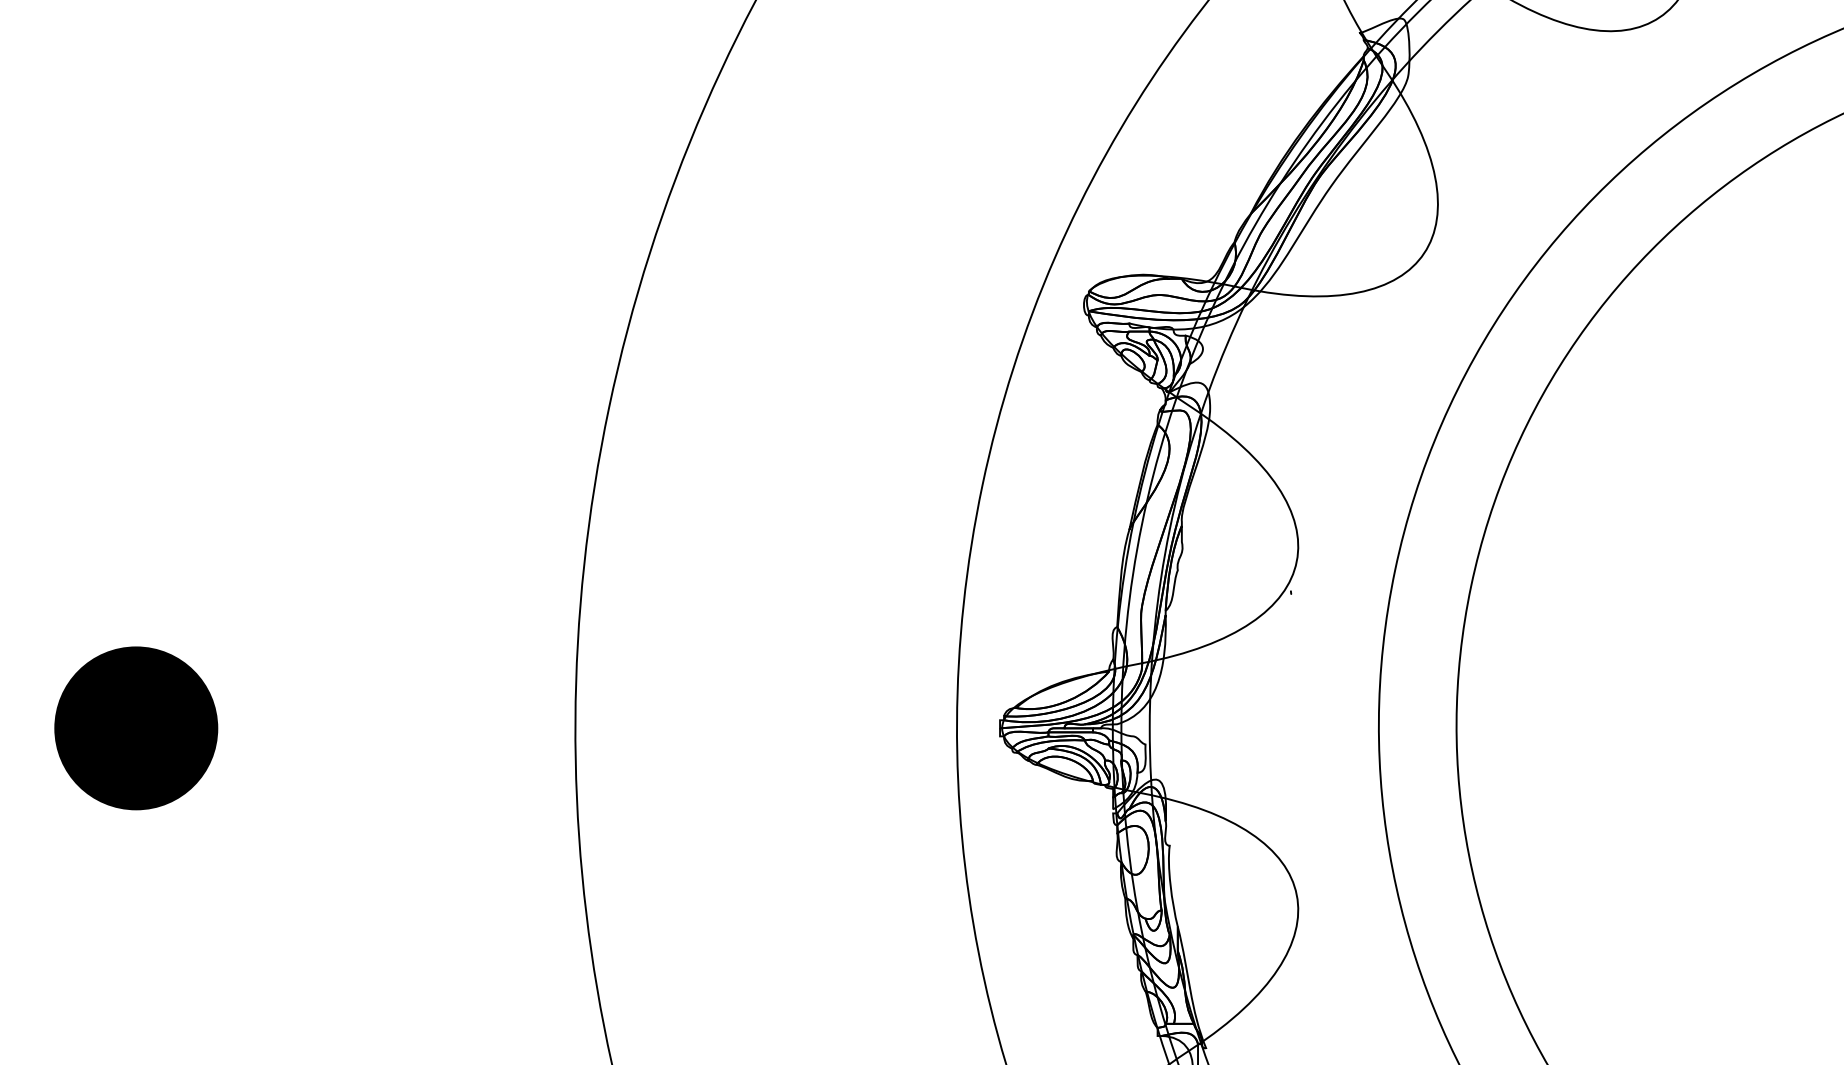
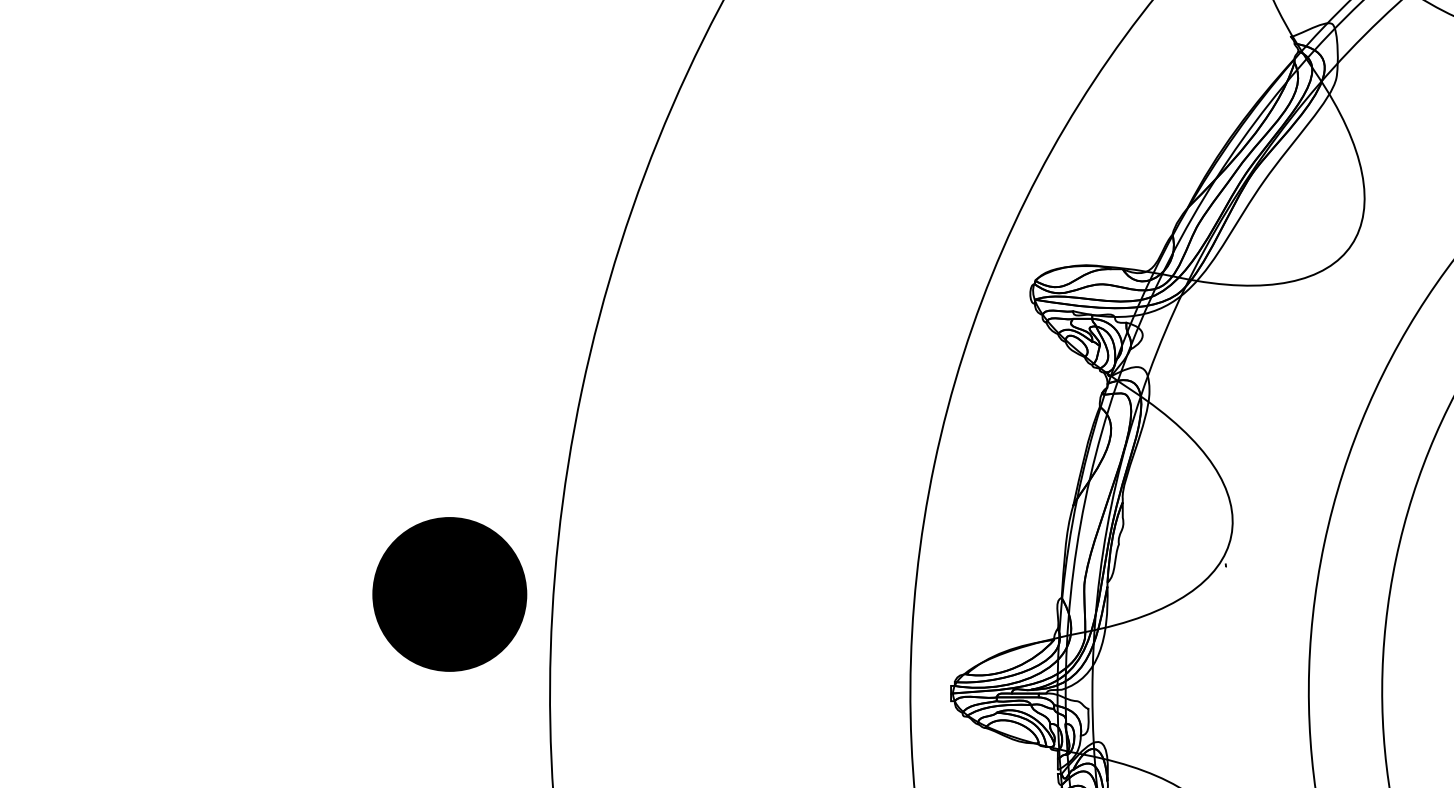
part: (136, 728) -> (450, 594), moved

